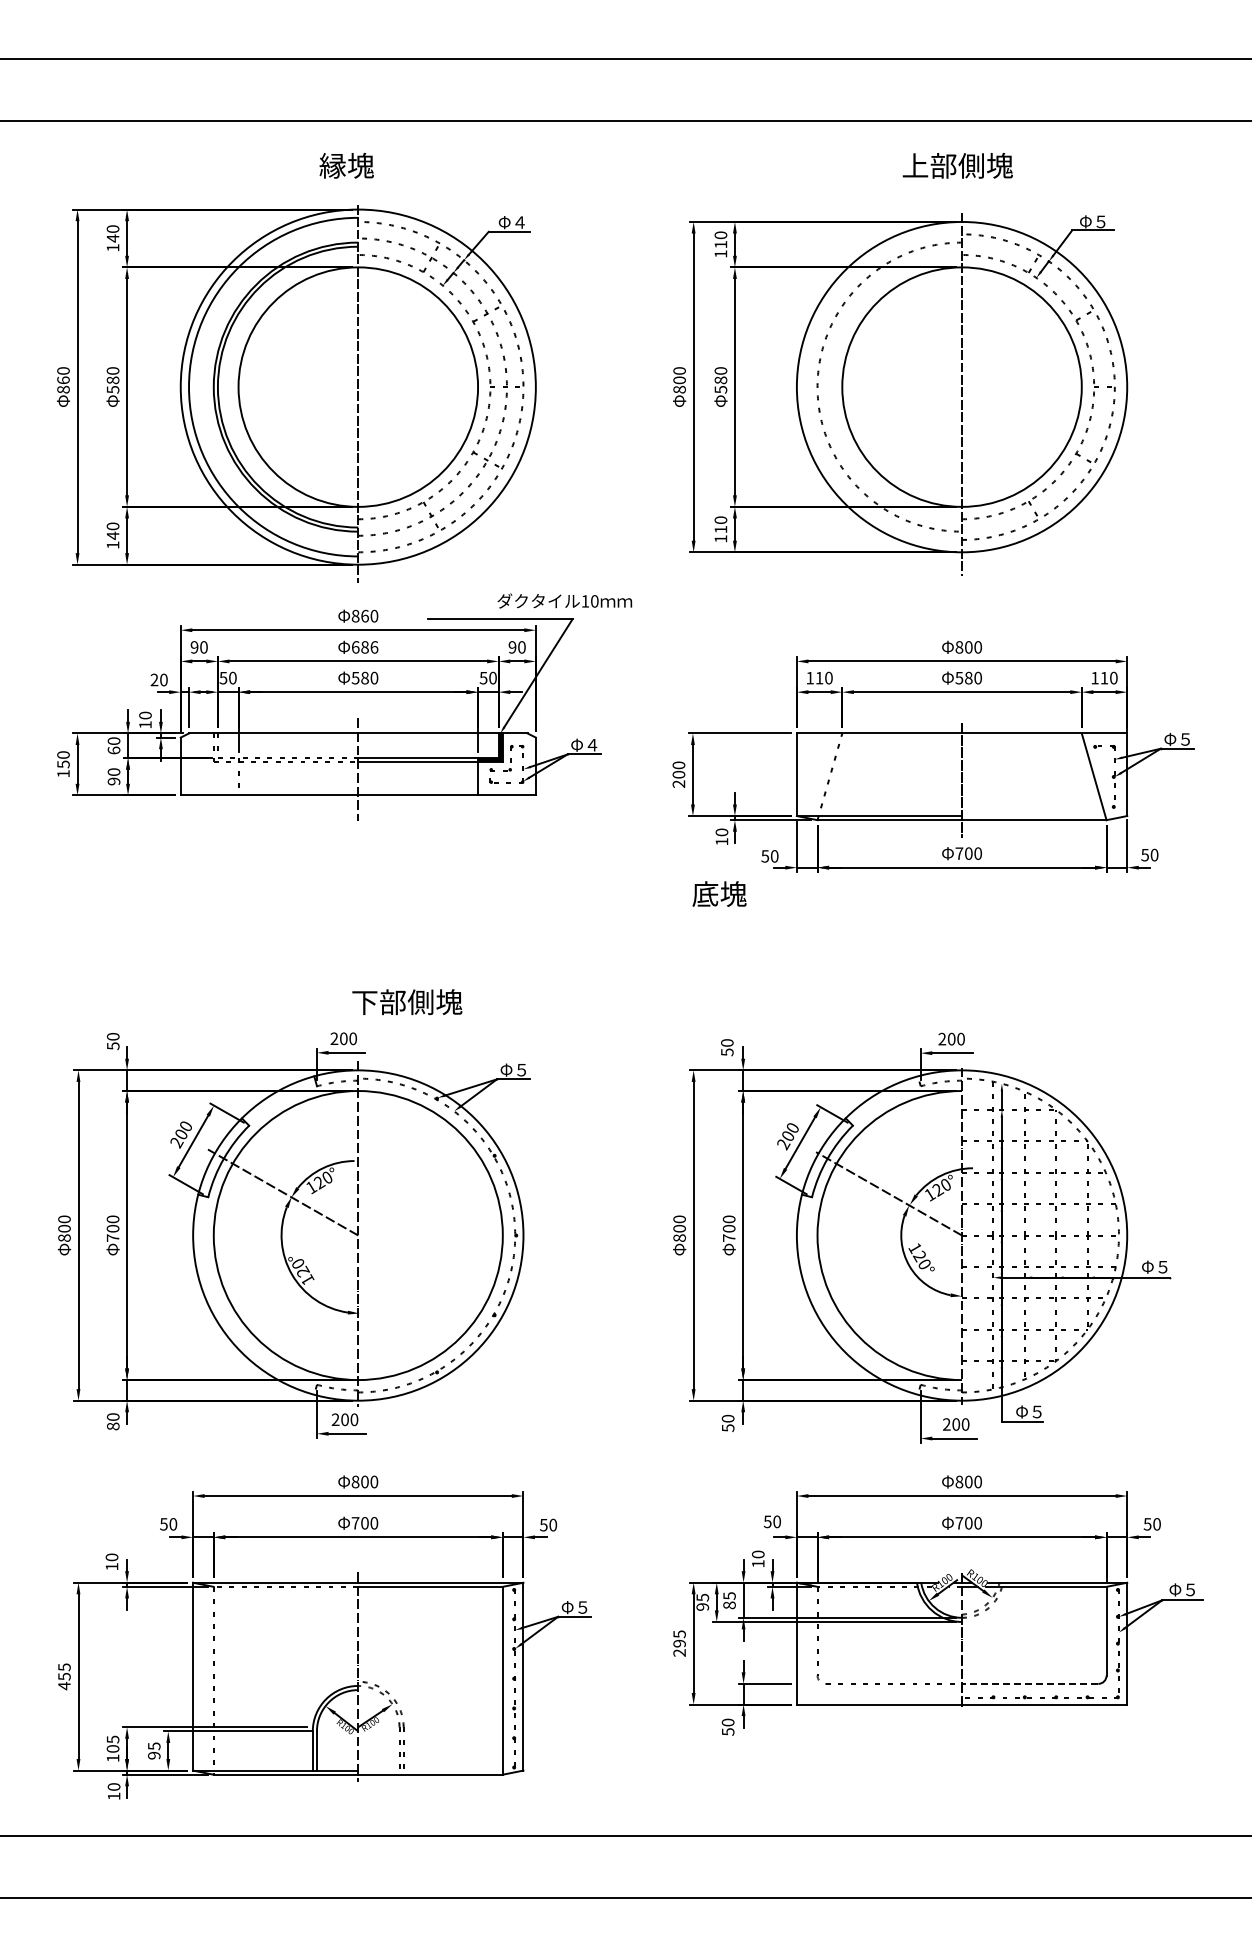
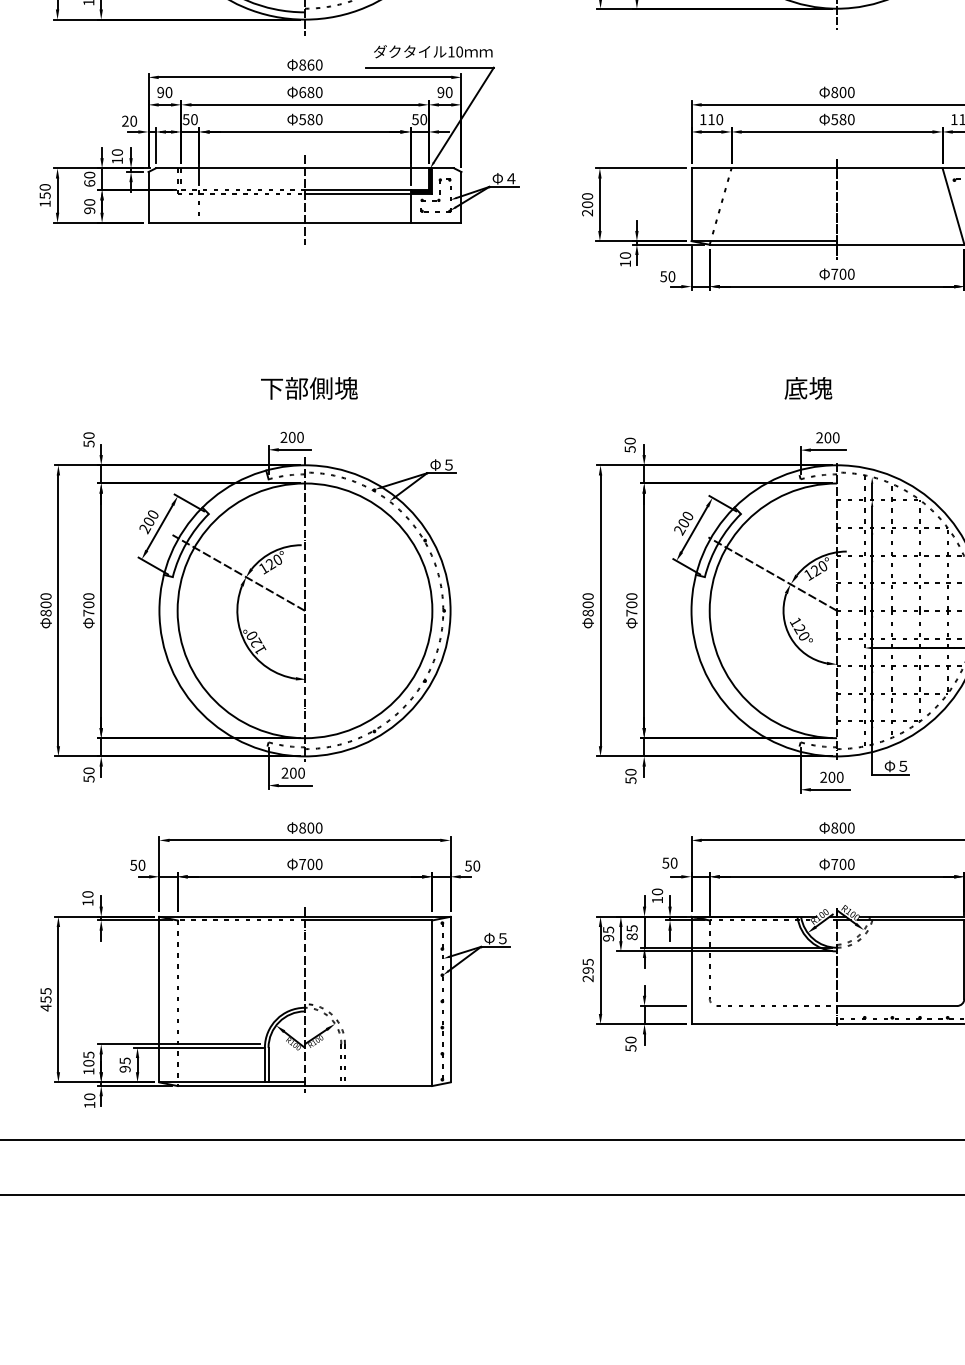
text: (564, 600) -> (432, 51), moved
text: (374, 647) -> (319, 92), 686 -> 680
text: (719, 893) -> (808, 387), moved
text: (407, 1002) -> (309, 388), moved
text: (113, 1426) -> (89, 779), 80 -> 50
line: (1029, 1683) -> (896, 1005), dashed -> solid

